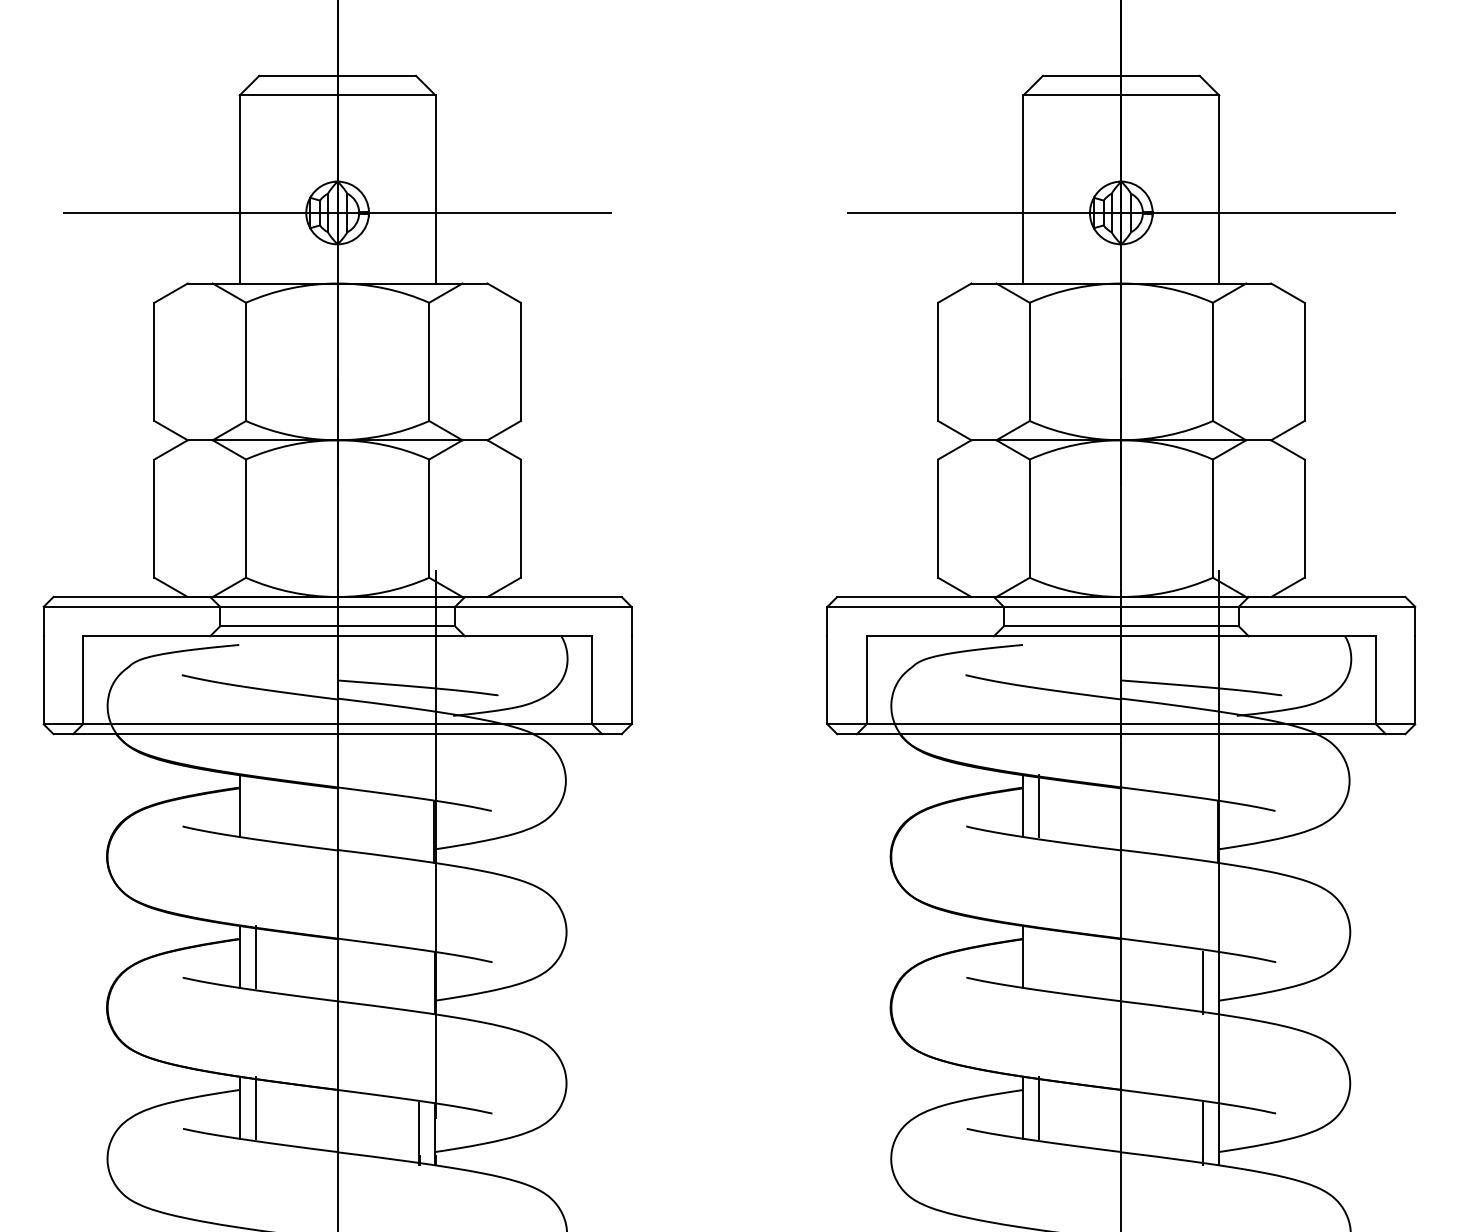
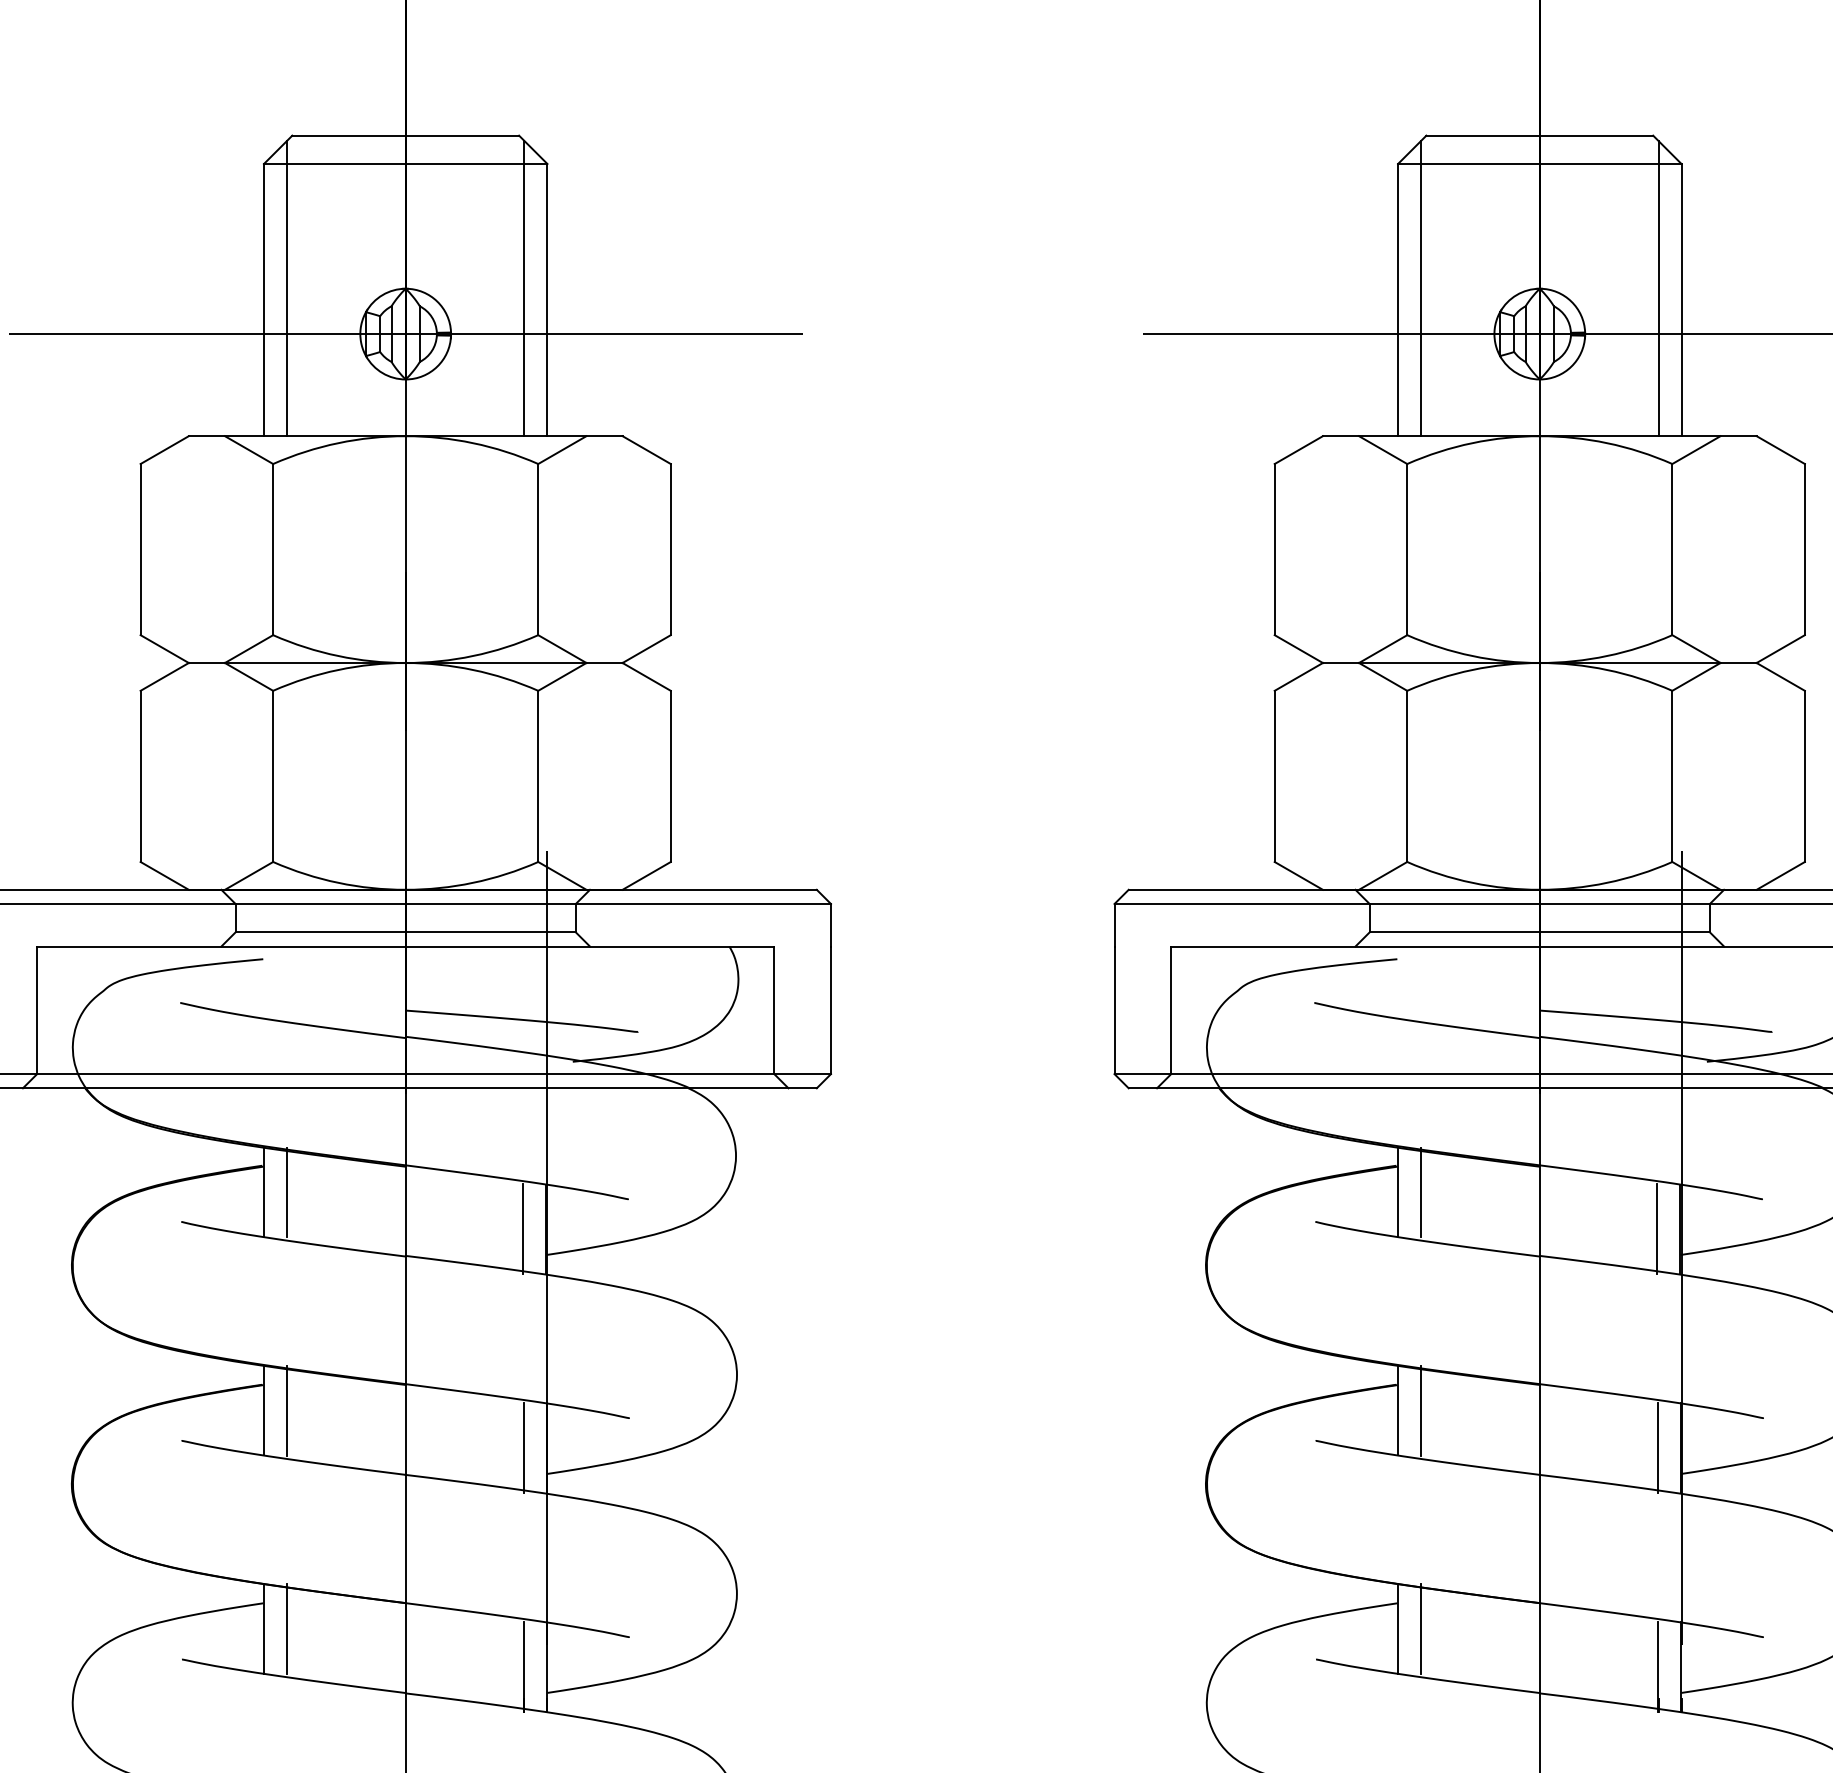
line: (255, 181) -> (286, 288), added
line: (419, 181) -> (524, 288), added
line: (1039, 181) -> (1421, 288), added
line: (1203, 181) -> (1658, 288), added
line: (255, 806) -> (286, 1192), added
line: (418, 831) -> (522, 1229), added
line: (1202, 831) -> (1657, 1229), added
line: (1039, 956) -> (1421, 1410), added
line: (419, 982) -> (524, 1447), added

